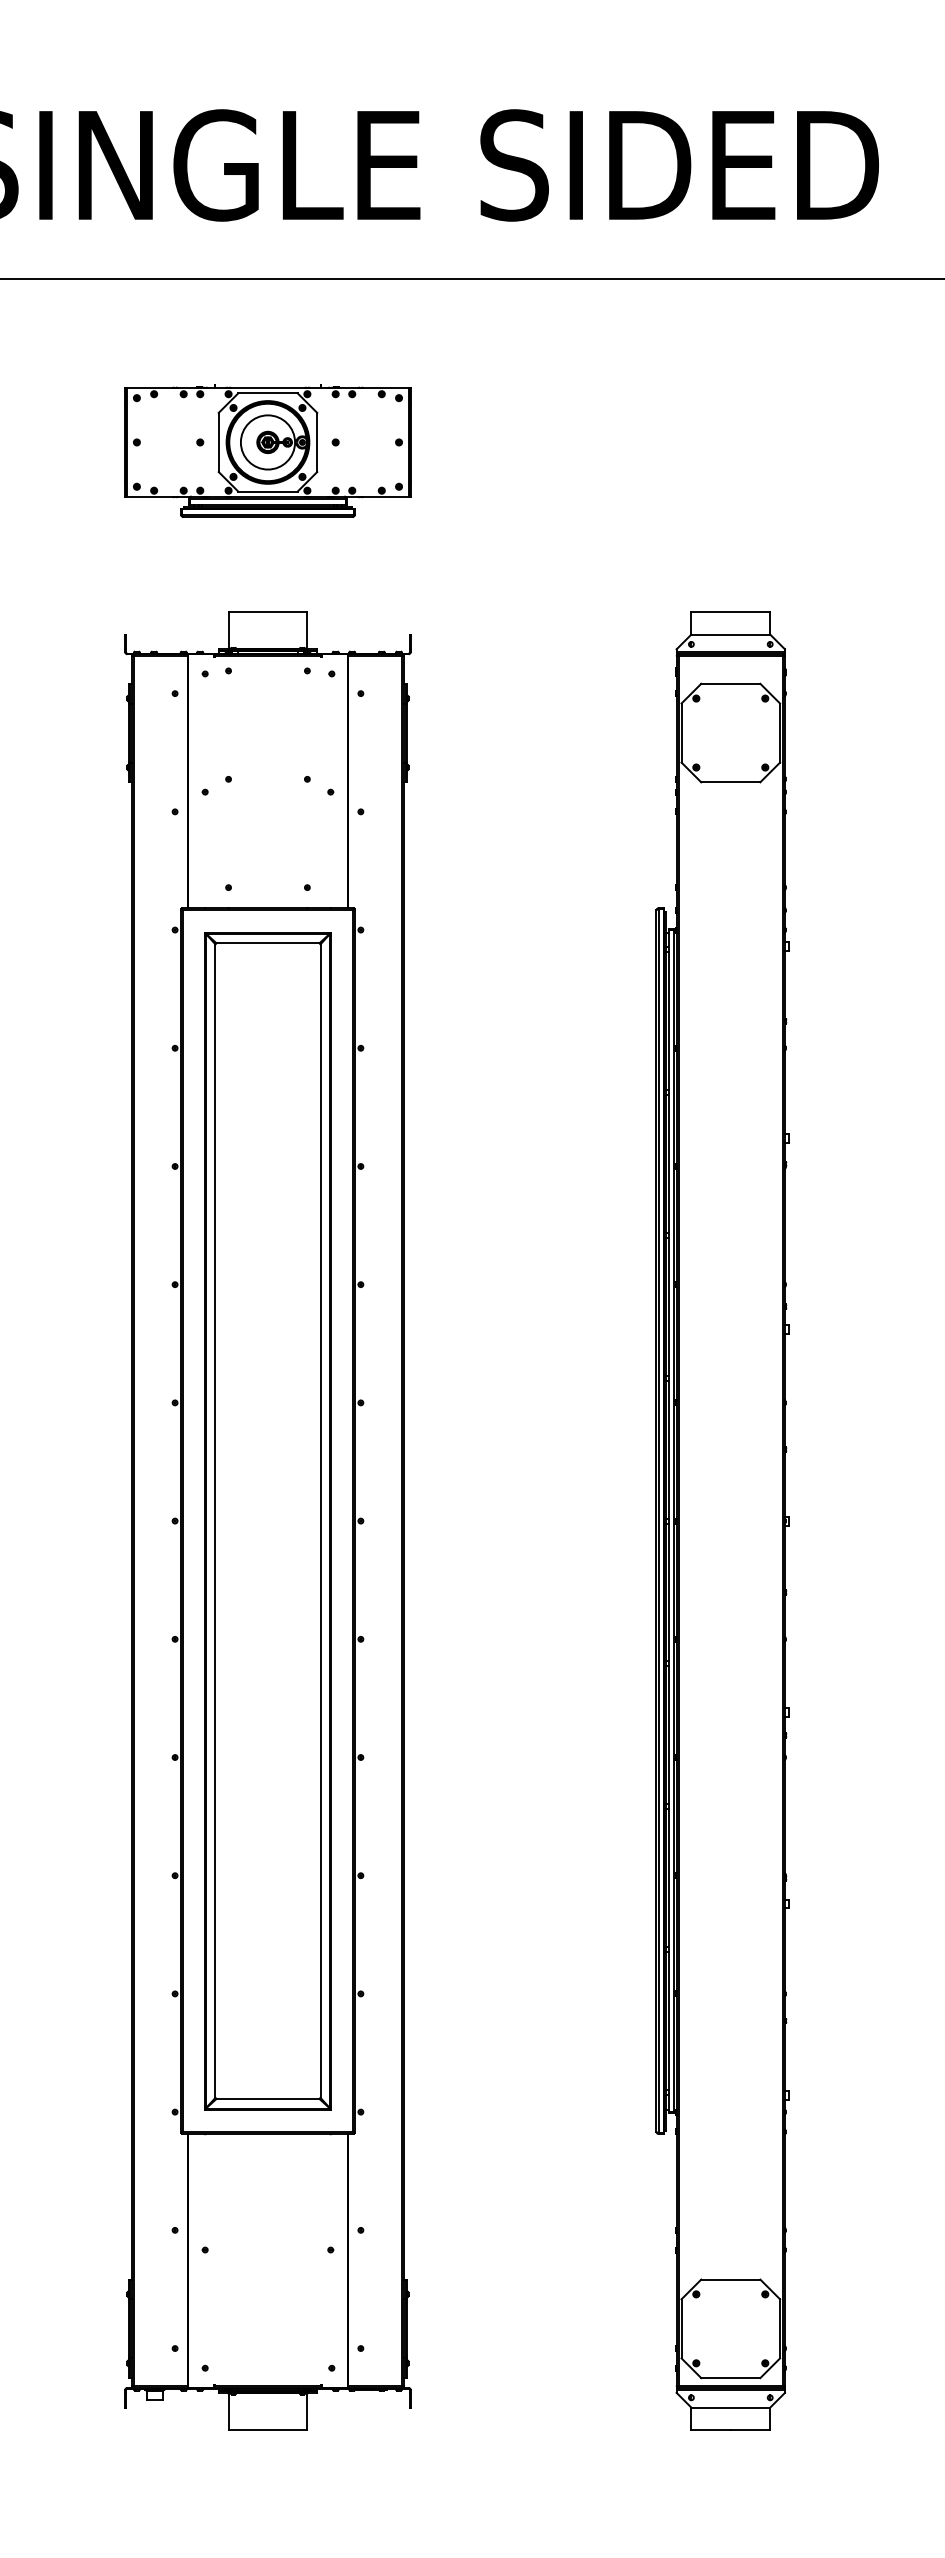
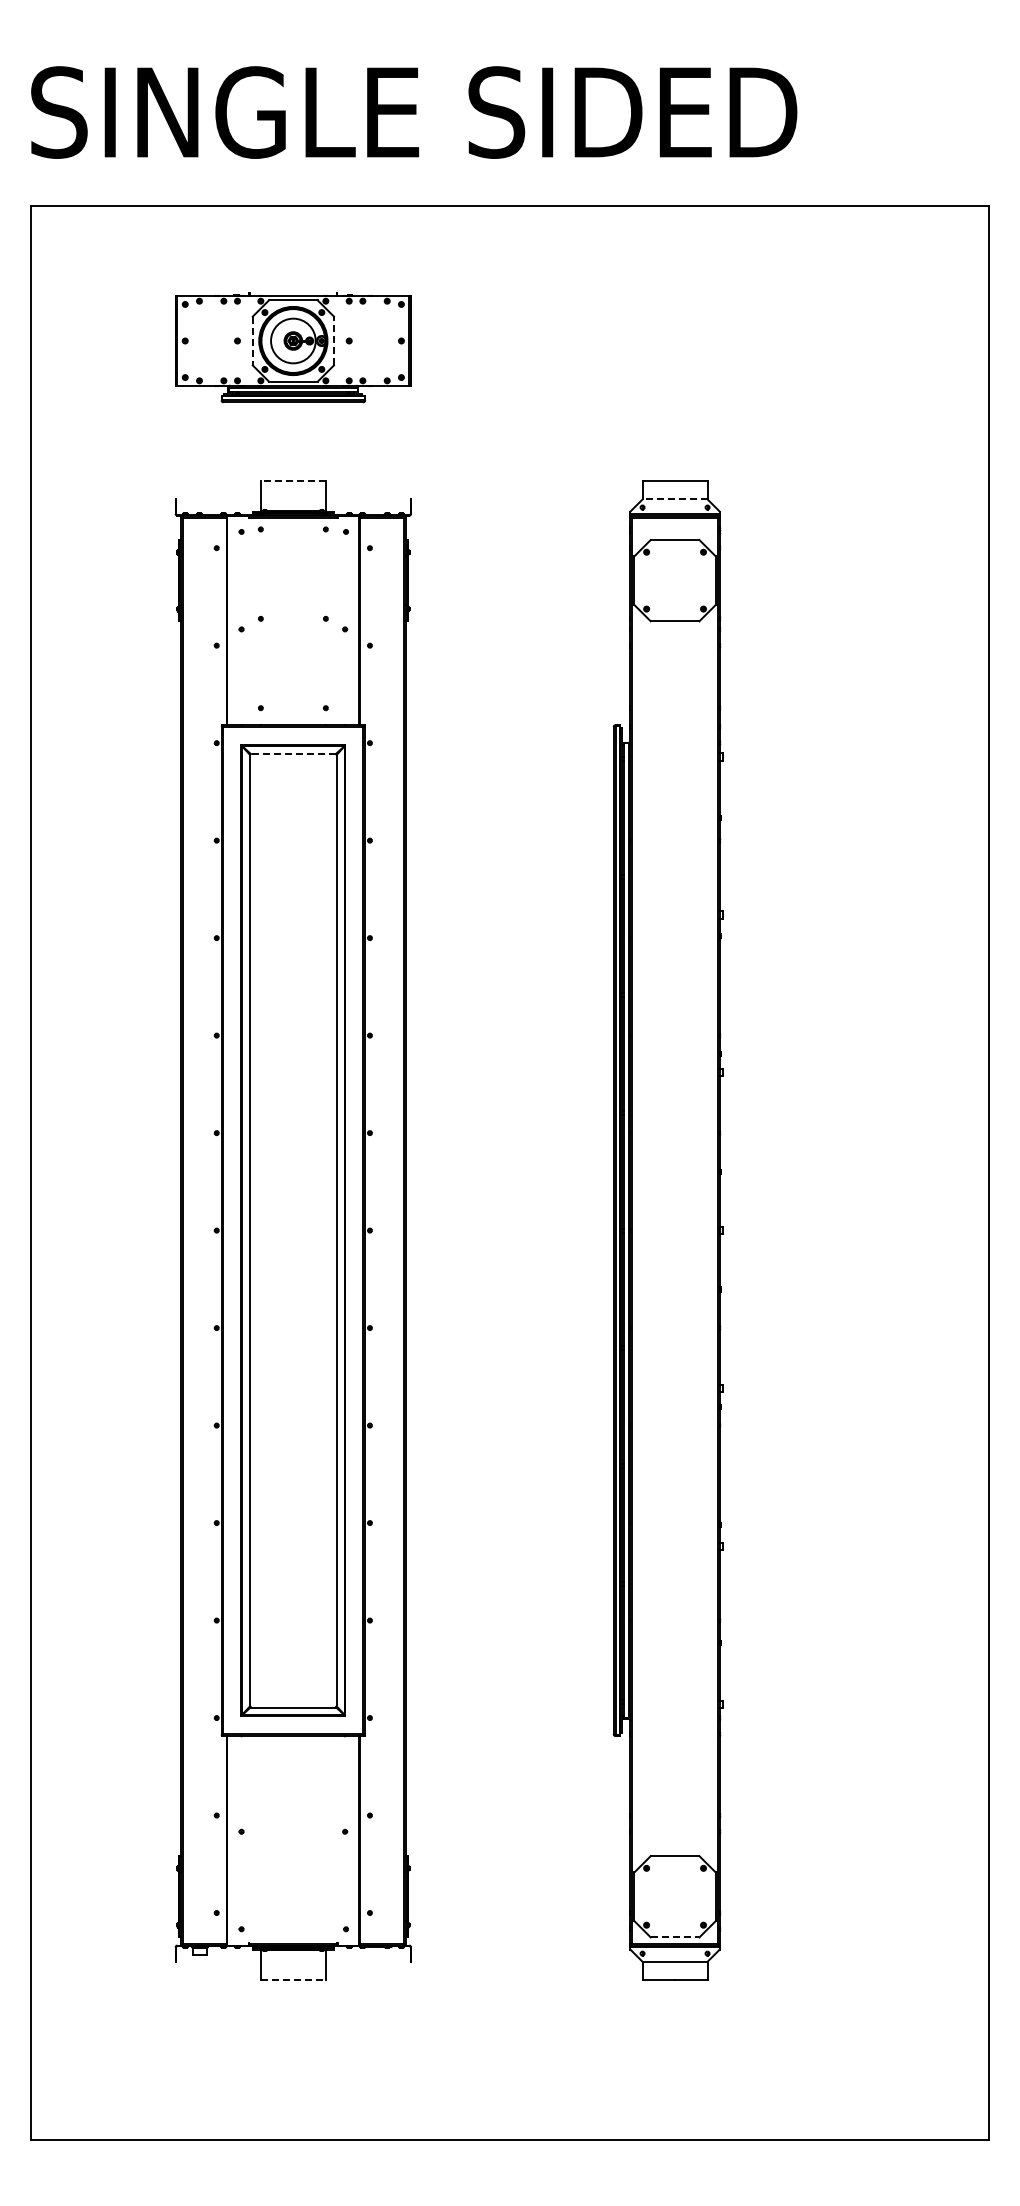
line: (316, 441) -> (333, 340), solid -> dashed
line: (218, 443) -> (252, 341), solid -> dashed
line: (266, 611) -> (292, 480), solid -> dashed
line: (730, 634) -> (674, 499), solid -> dashed
line: (268, 942) -> (293, 753), solid -> dashed
line: (731, 2378) -> (675, 1937), solid -> dashed
line: (268, 2430) -> (293, 1980), solid -> dashed

